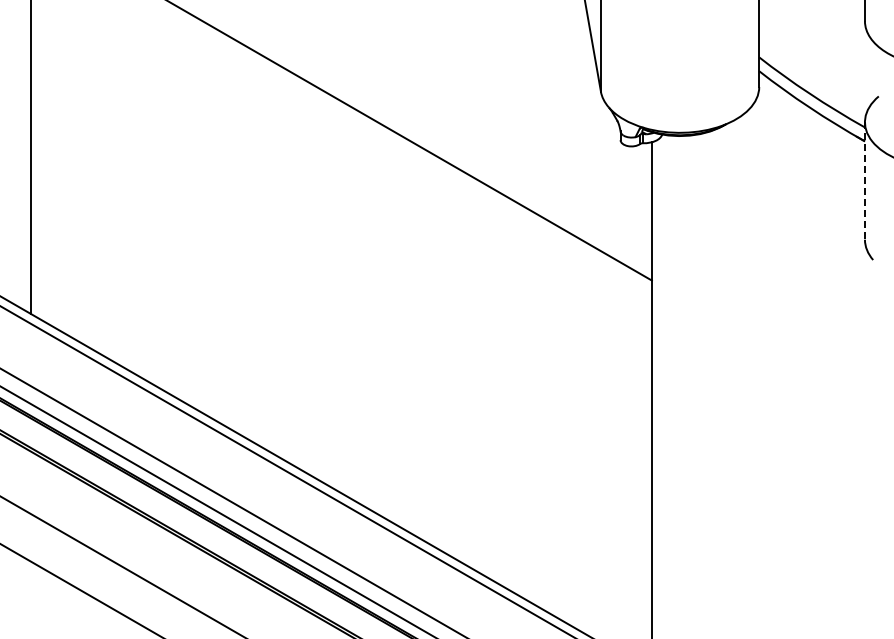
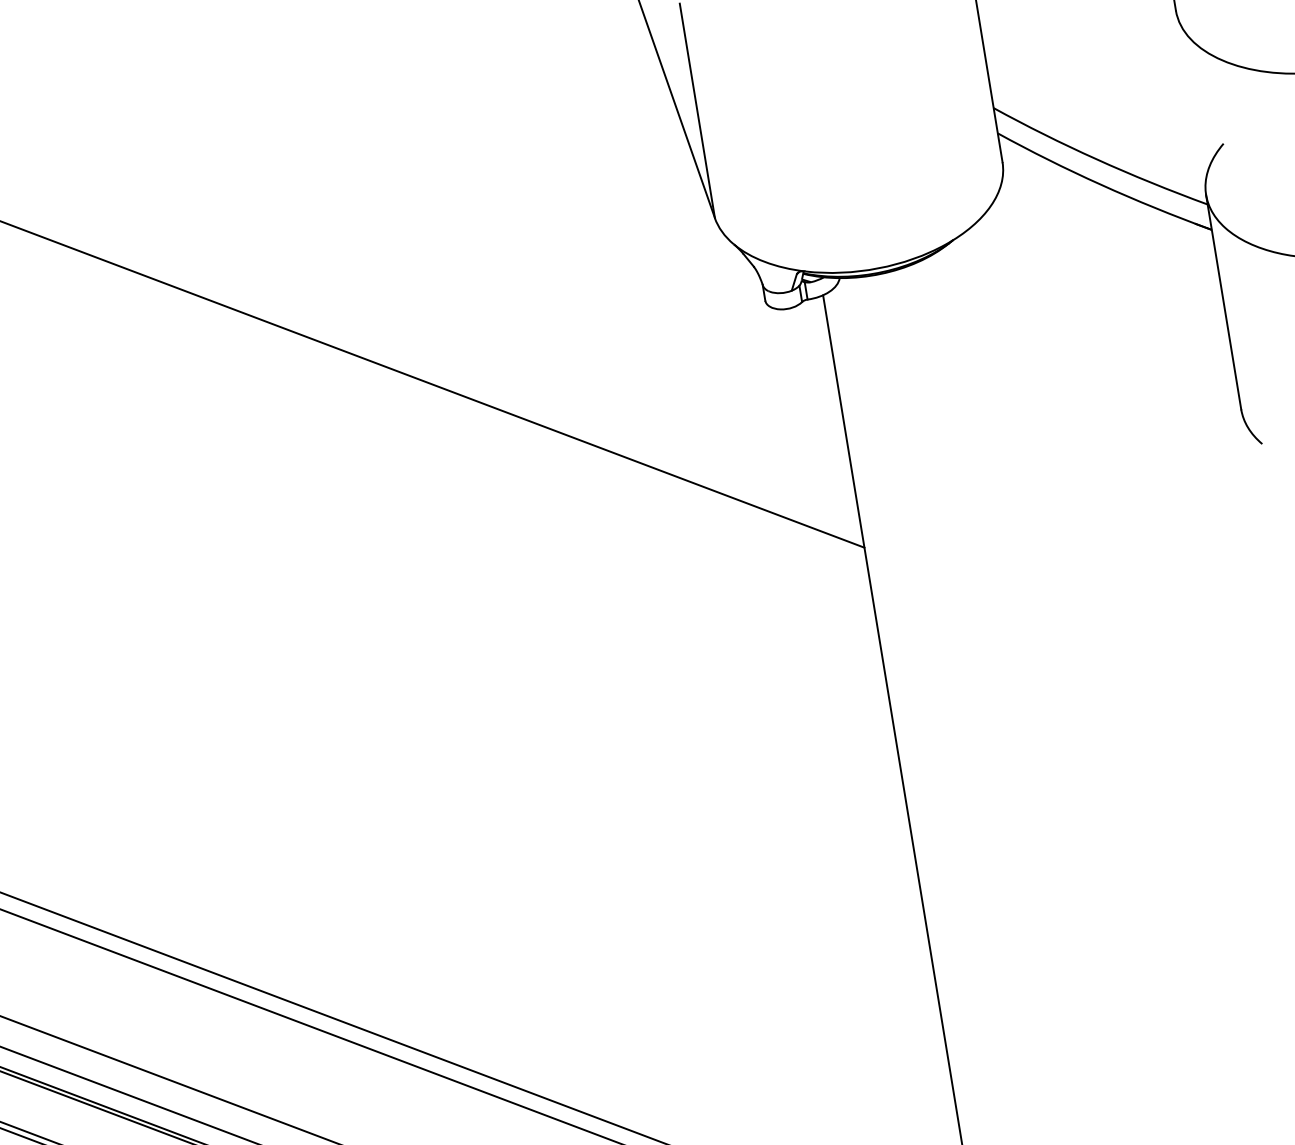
line: (864, 180) -> (1222, 301), dashed -> solid

